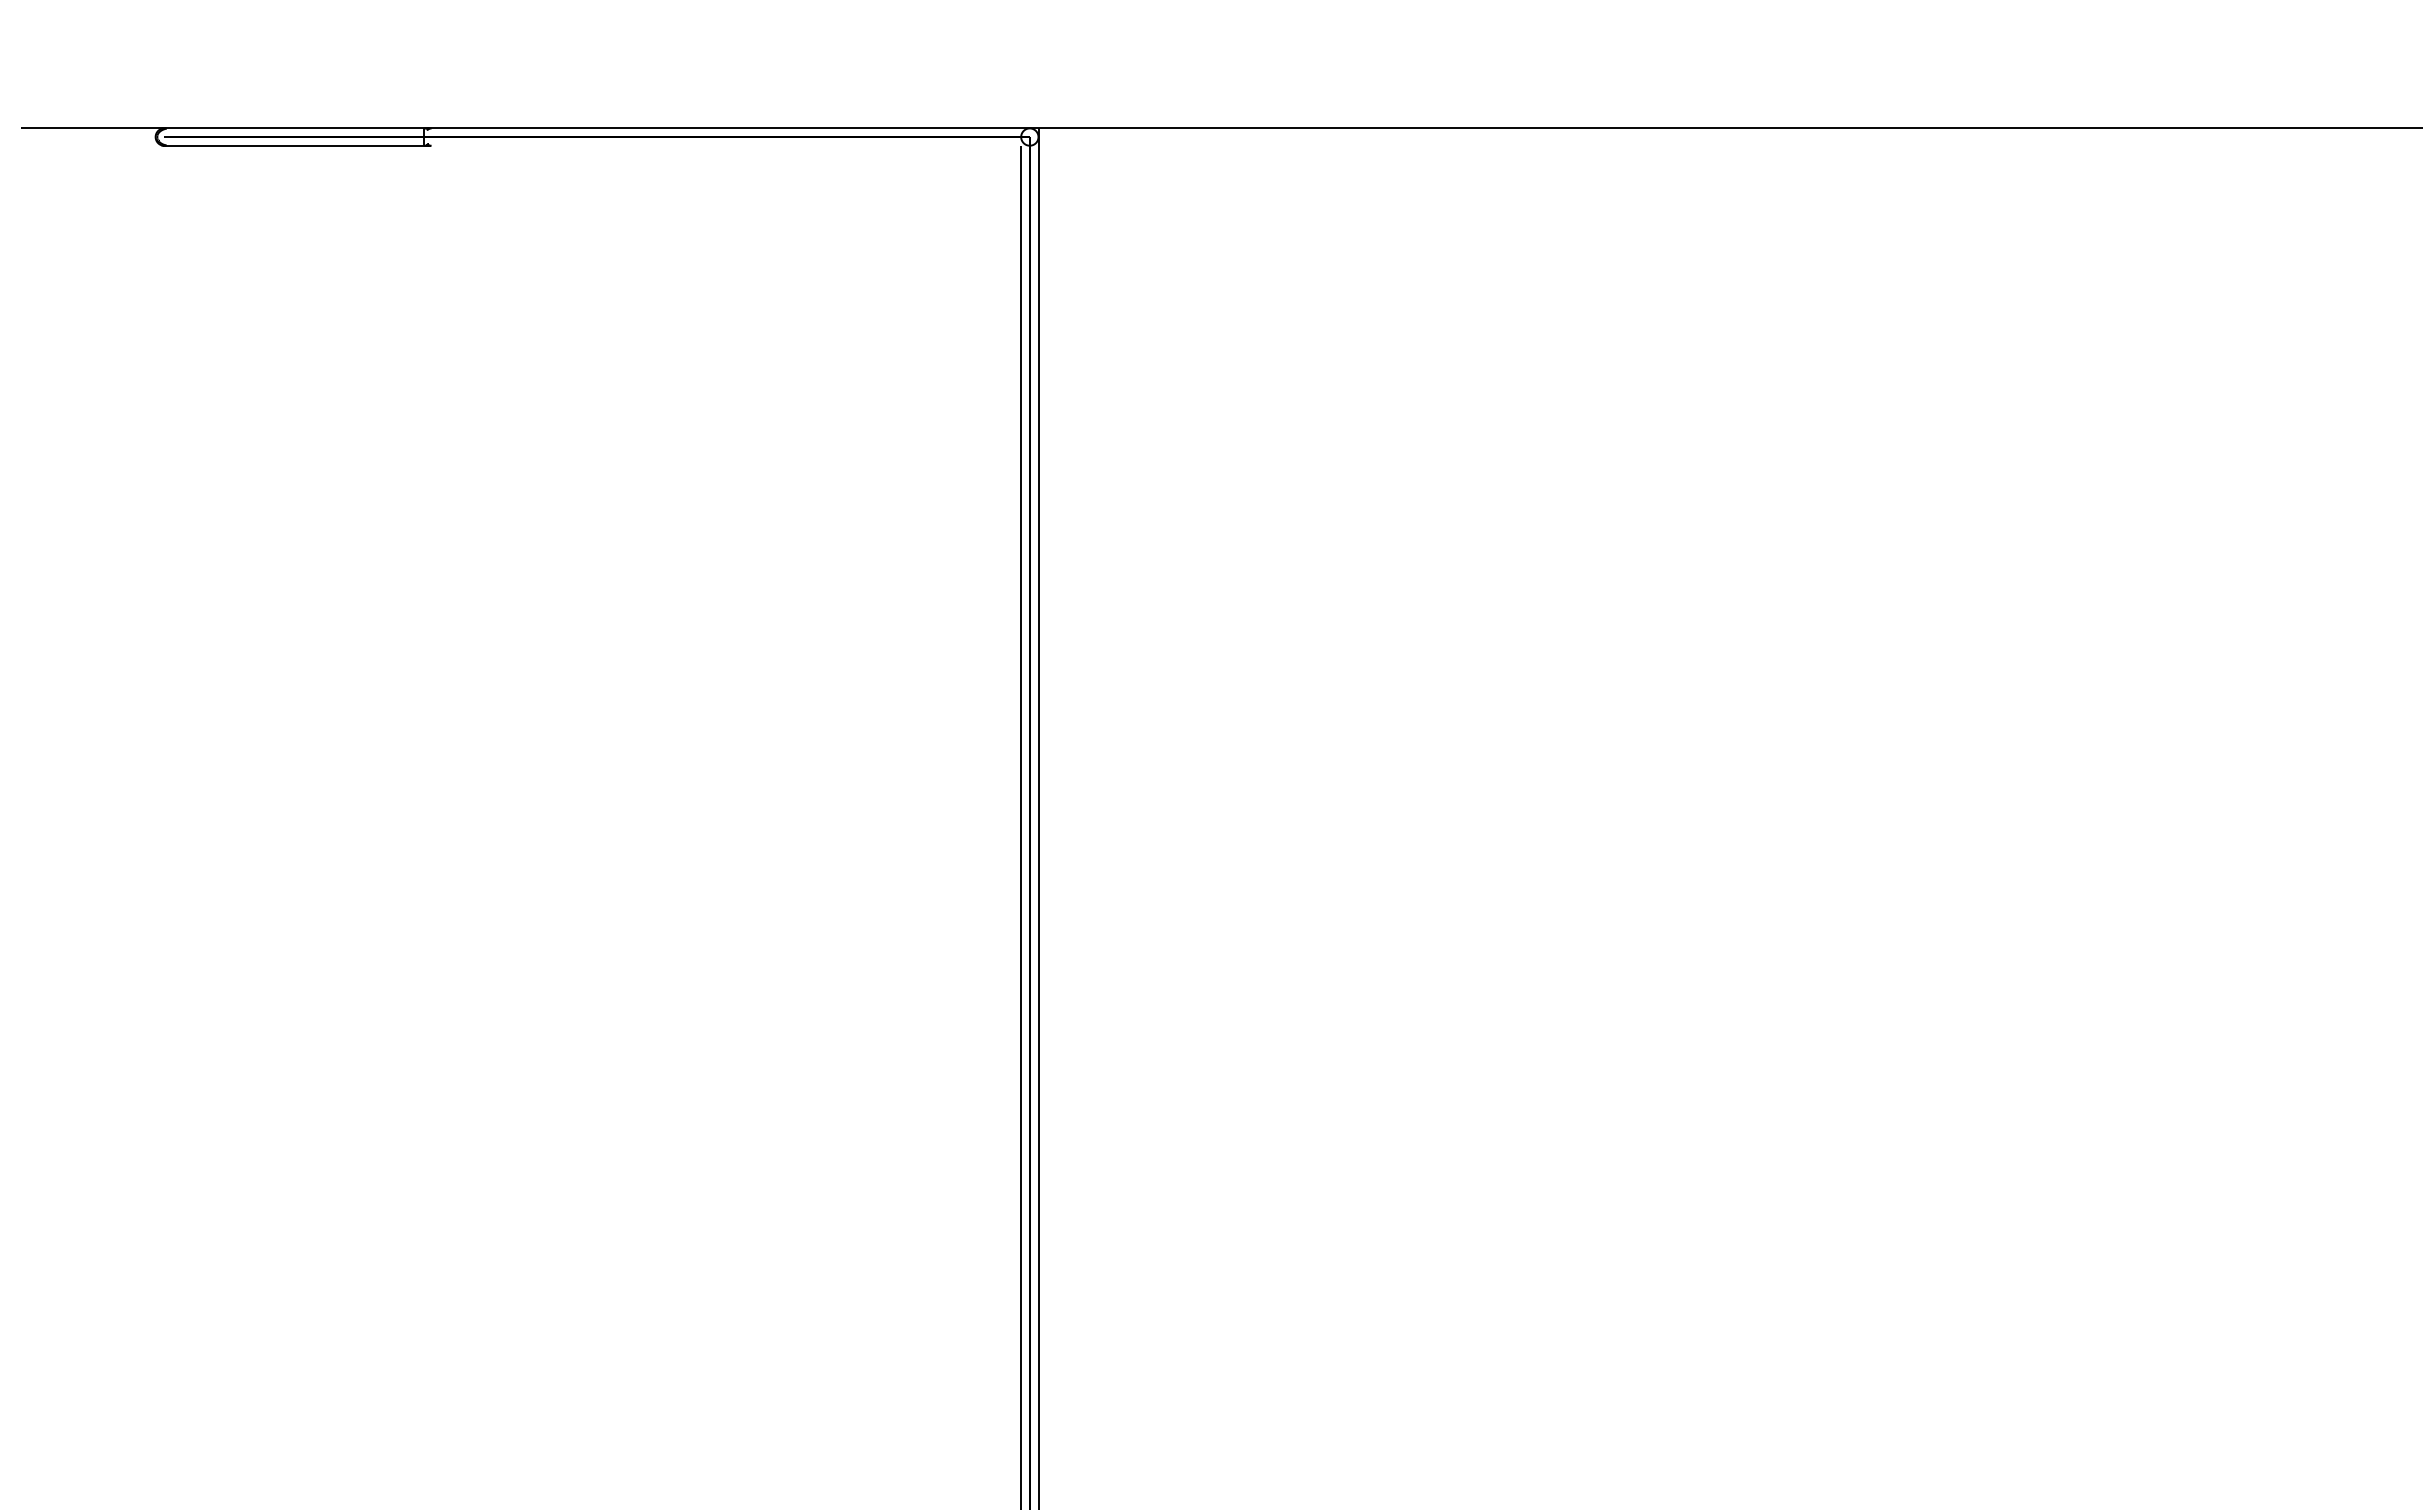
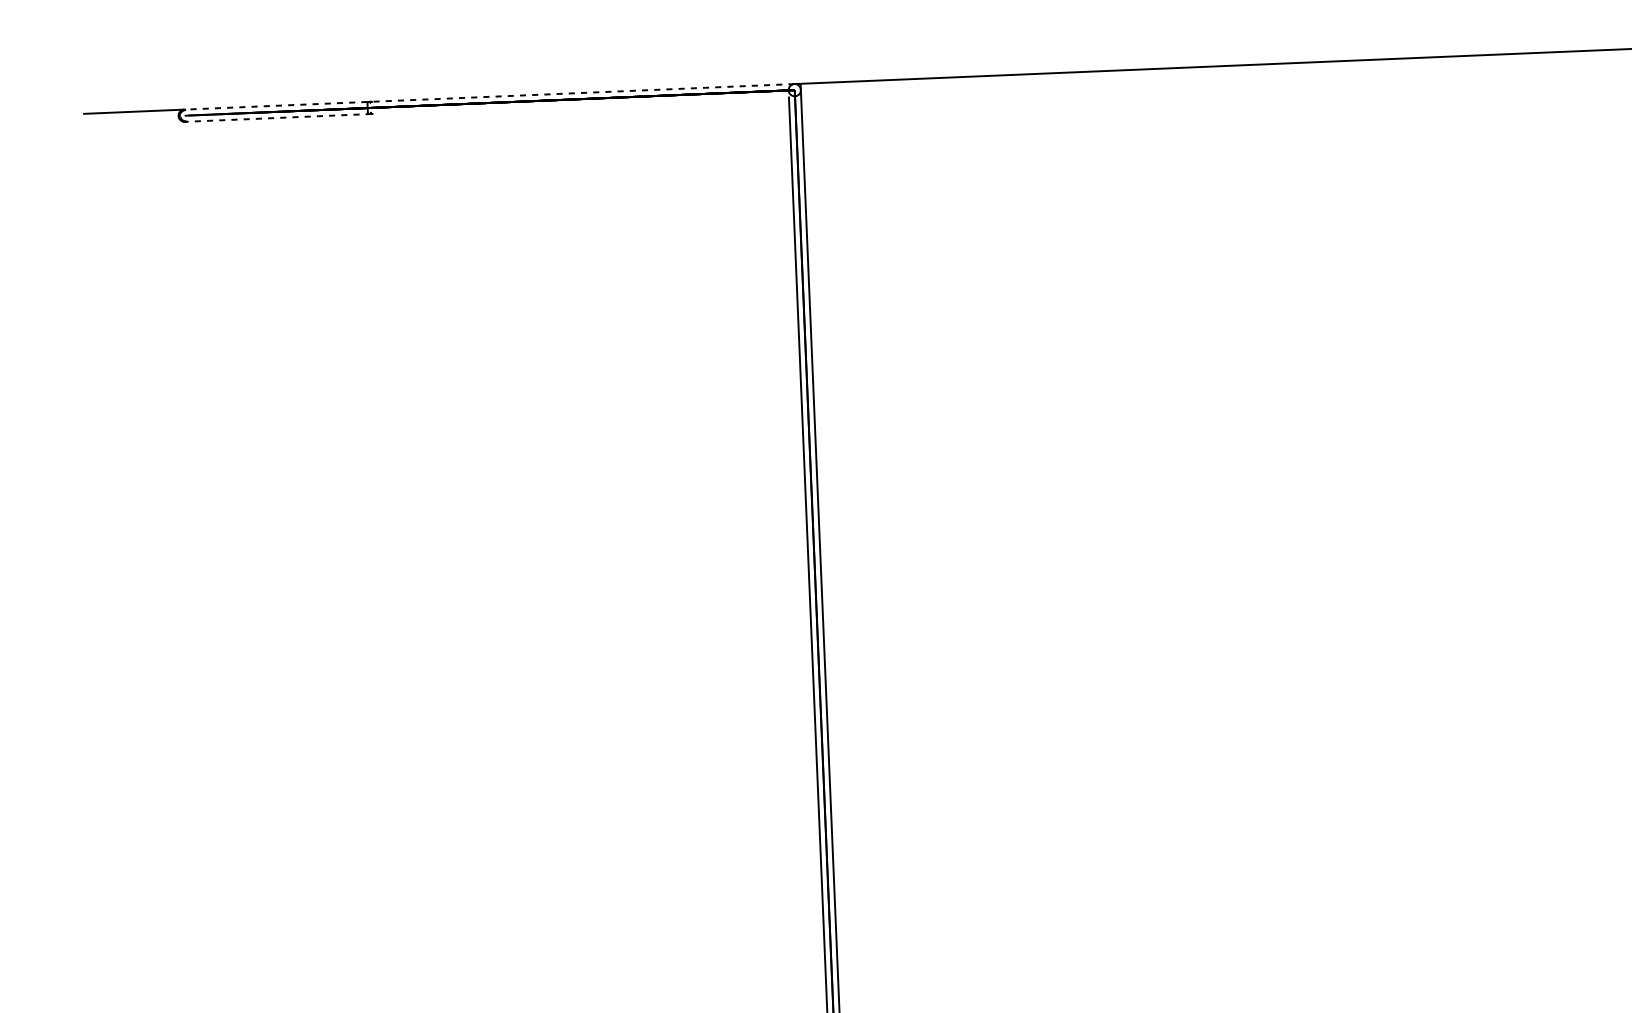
line: (294, 128) -> (276, 105), solid -> dashed
line: (729, 128) -> (582, 93), solid -> dashed
line: (296, 145) -> (278, 117), solid -> dashed

